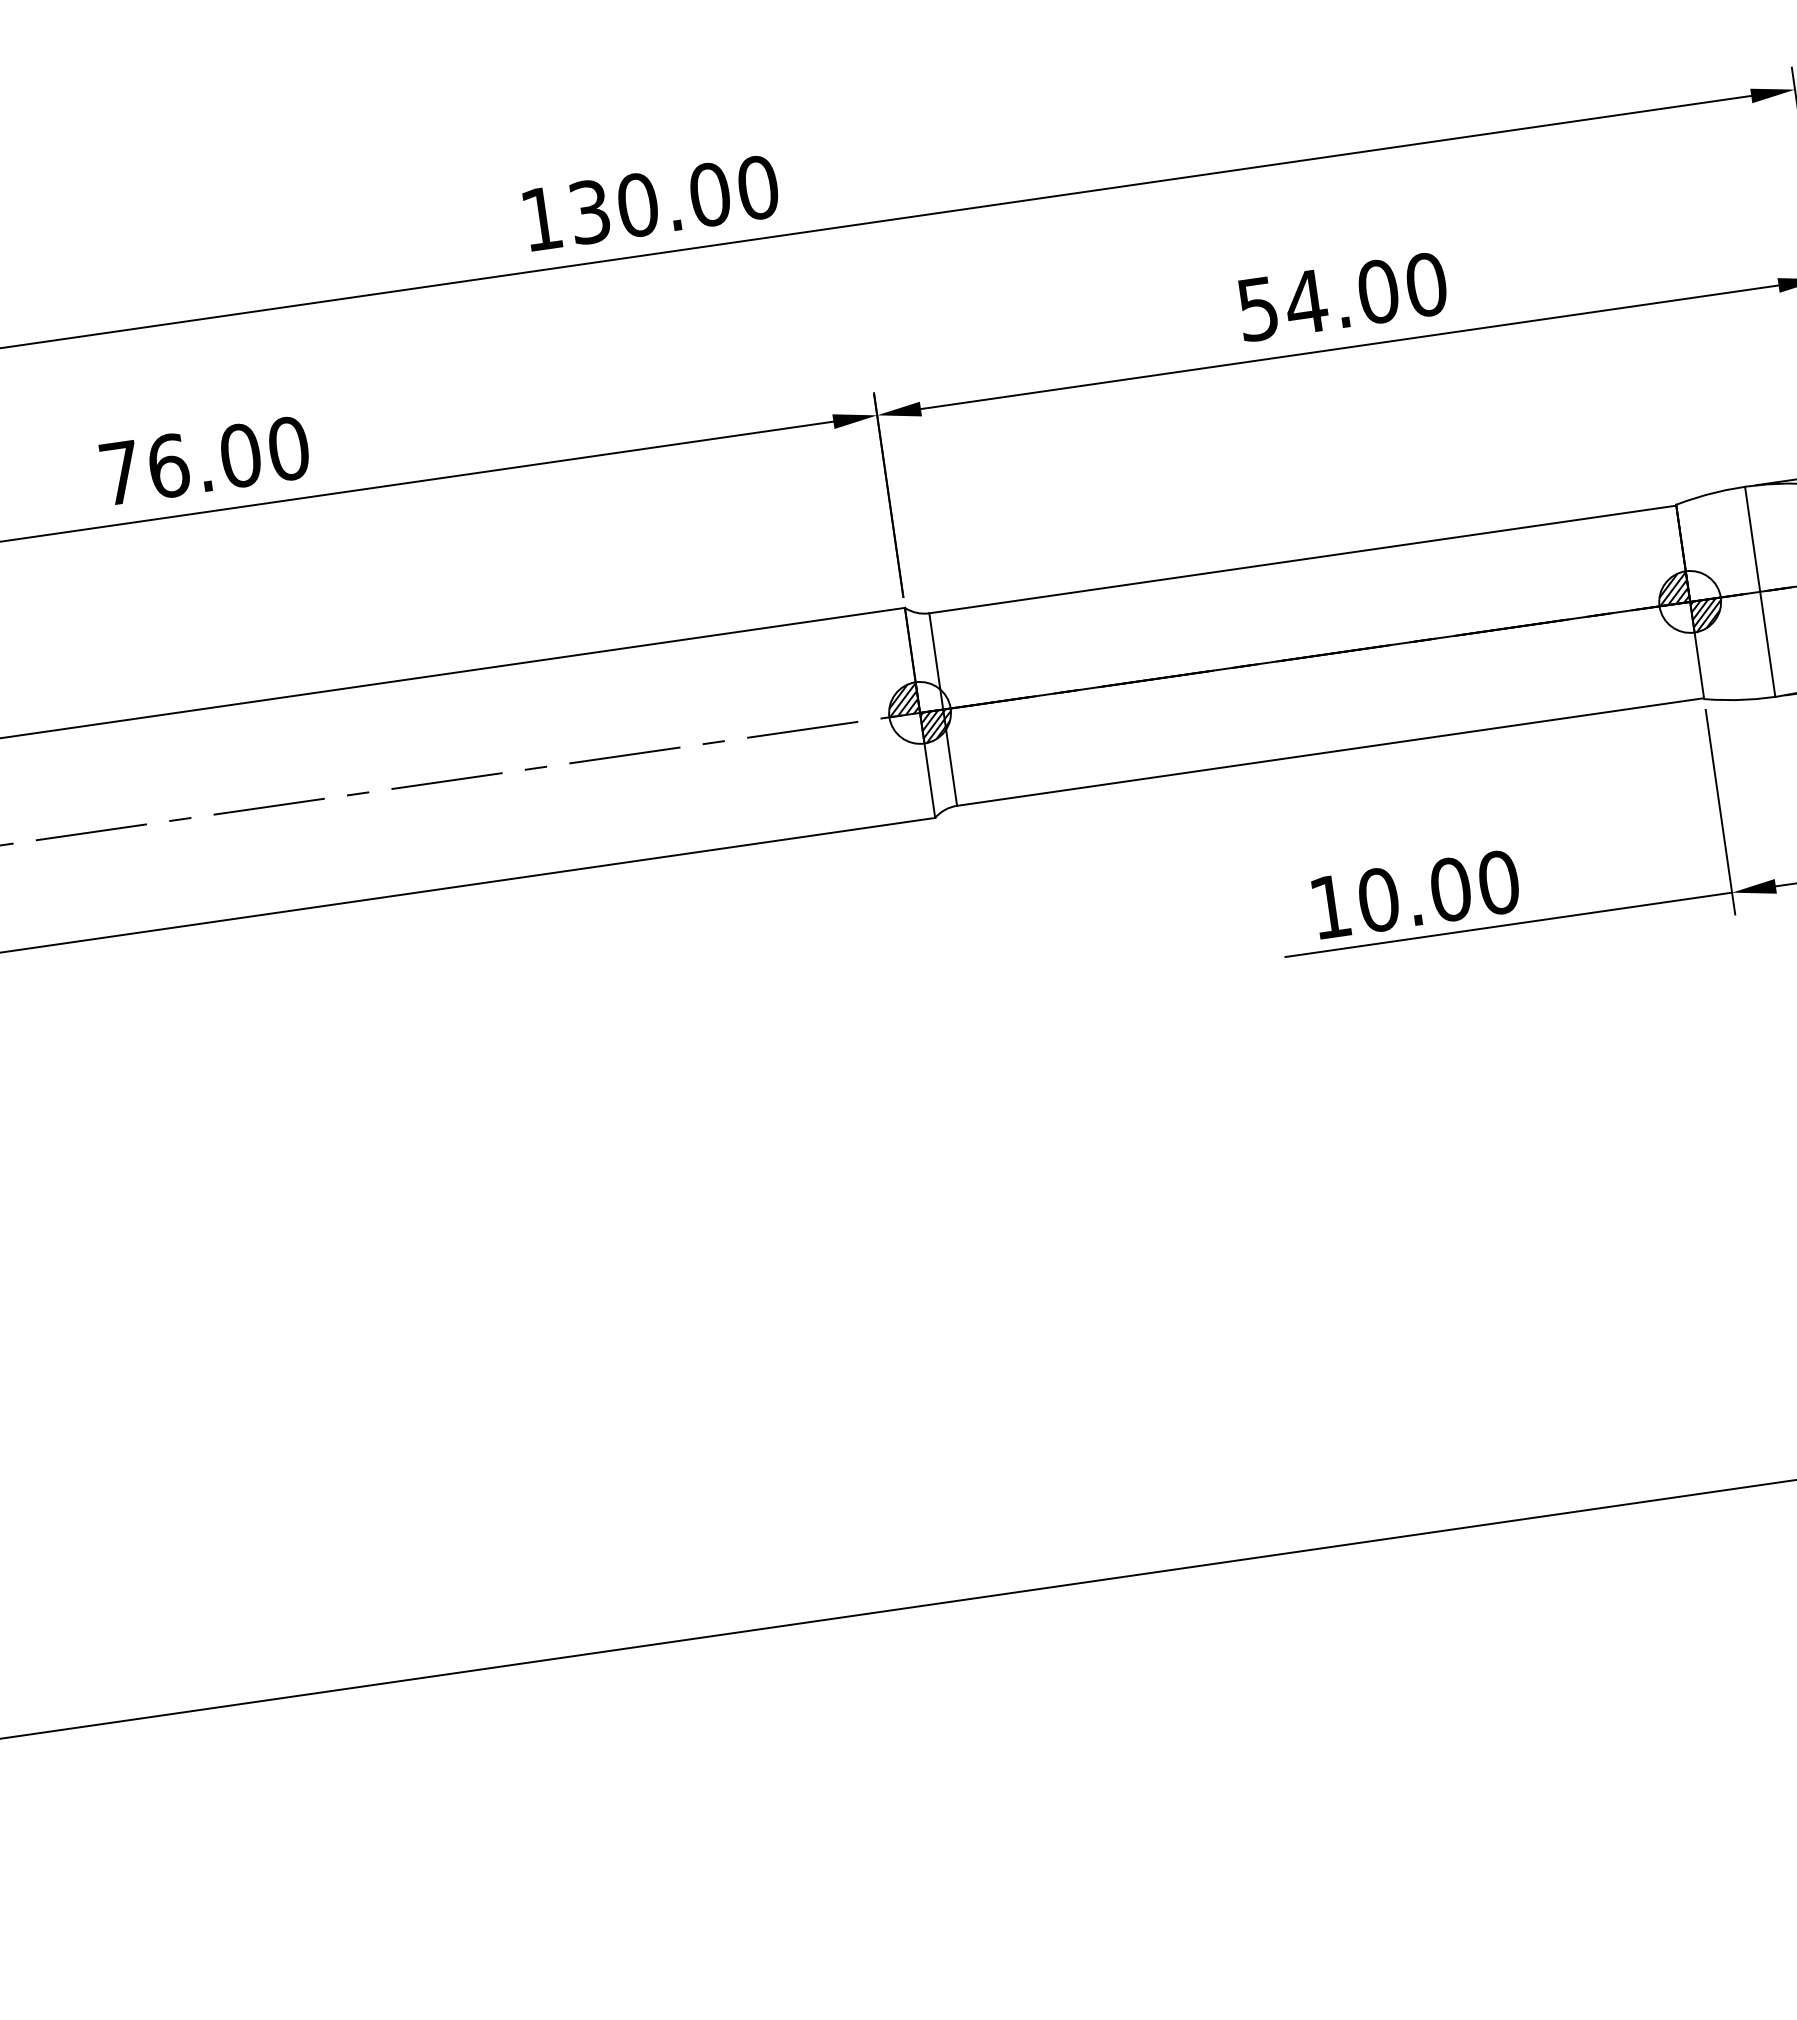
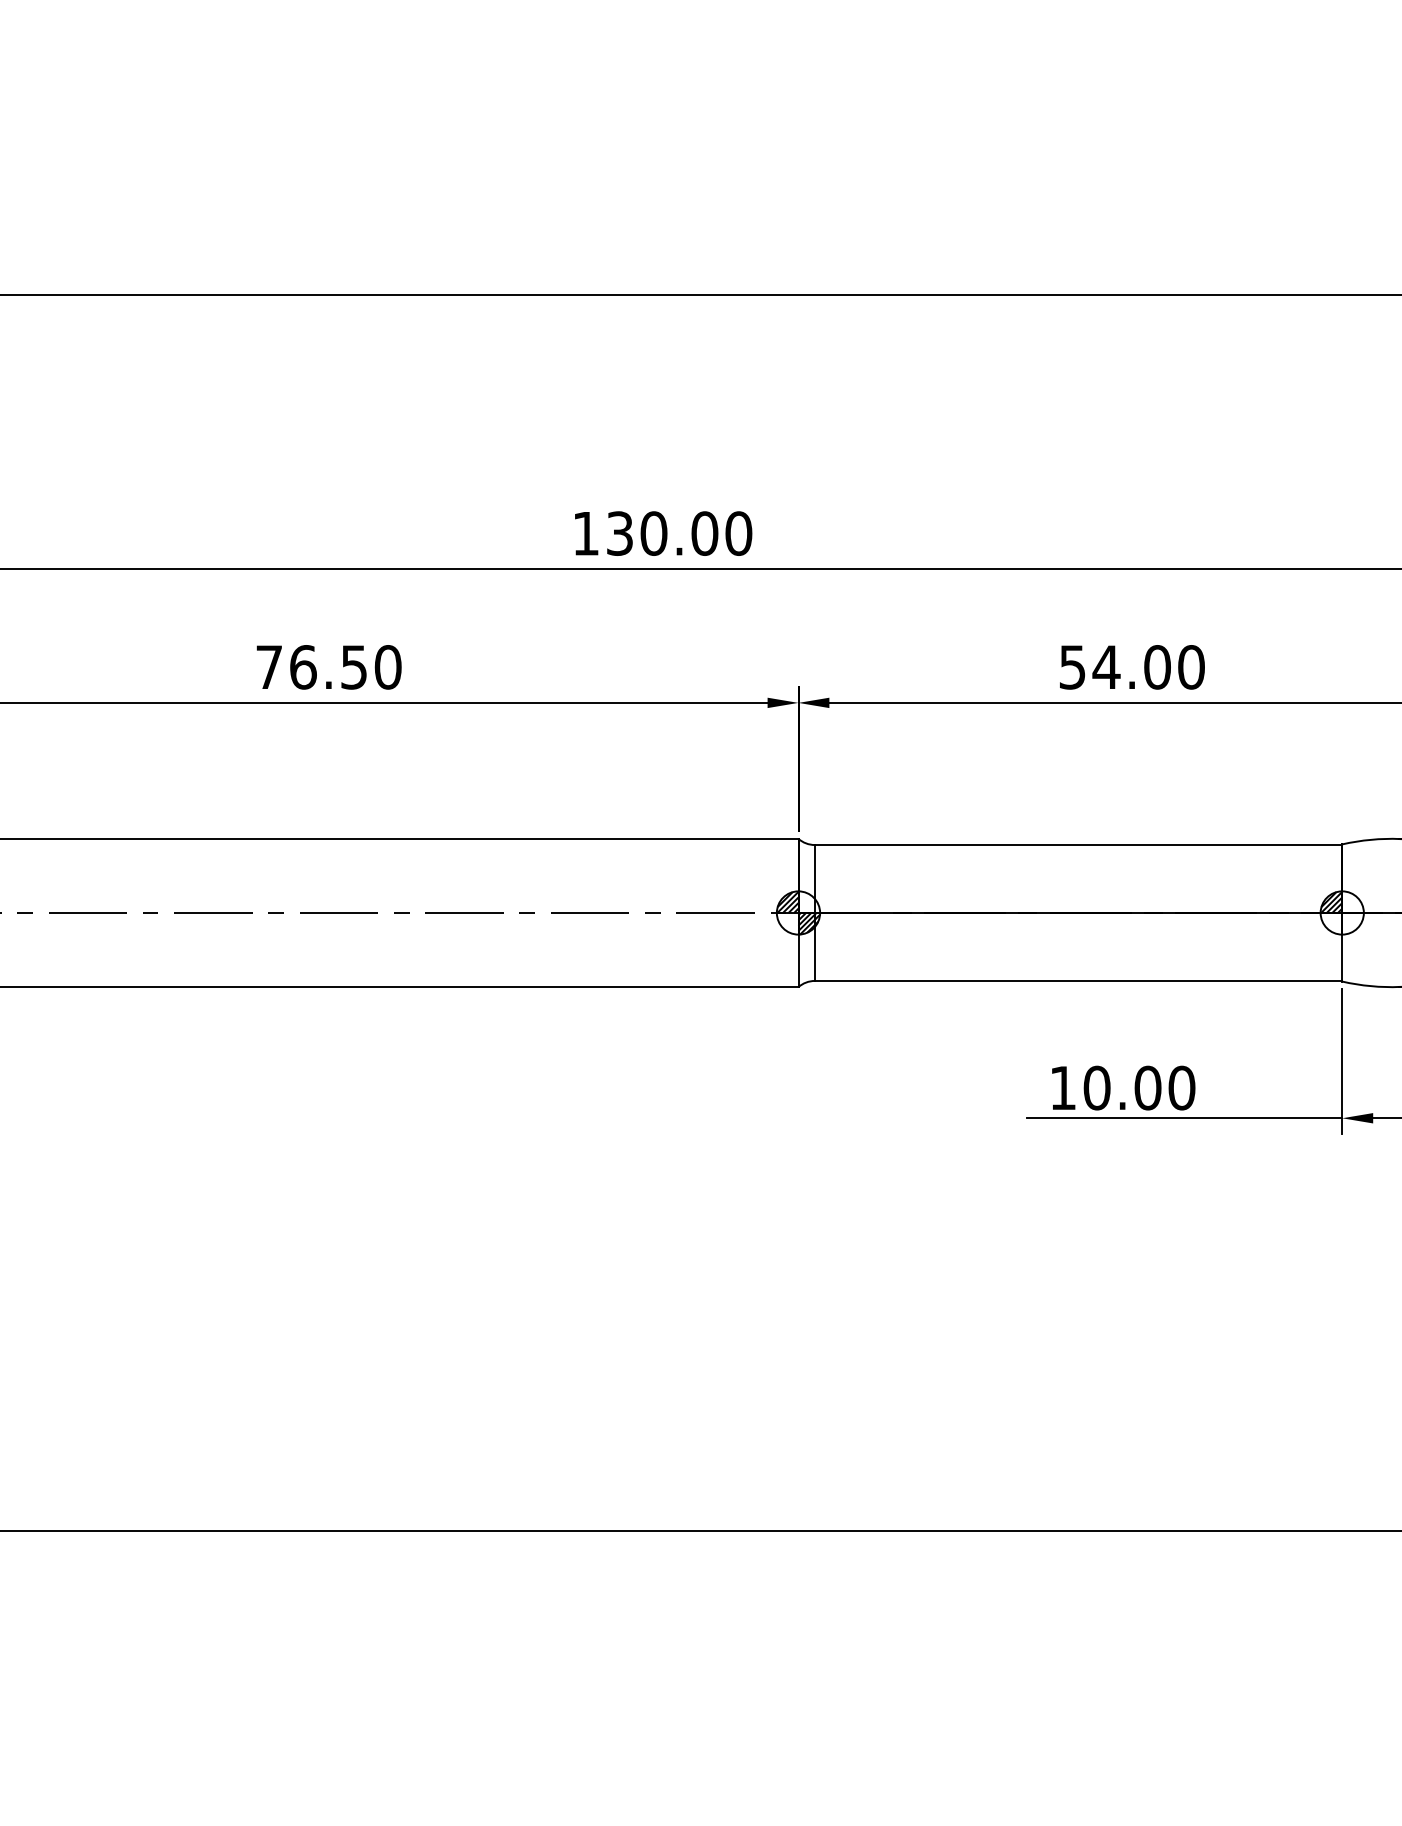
text: (241, 455) -> (354, 667), 76.00 -> 76.50
line: (1759, 591) -> (1391, 912), removed
hatch: (1706, 614) -> (1352, 923), removed

